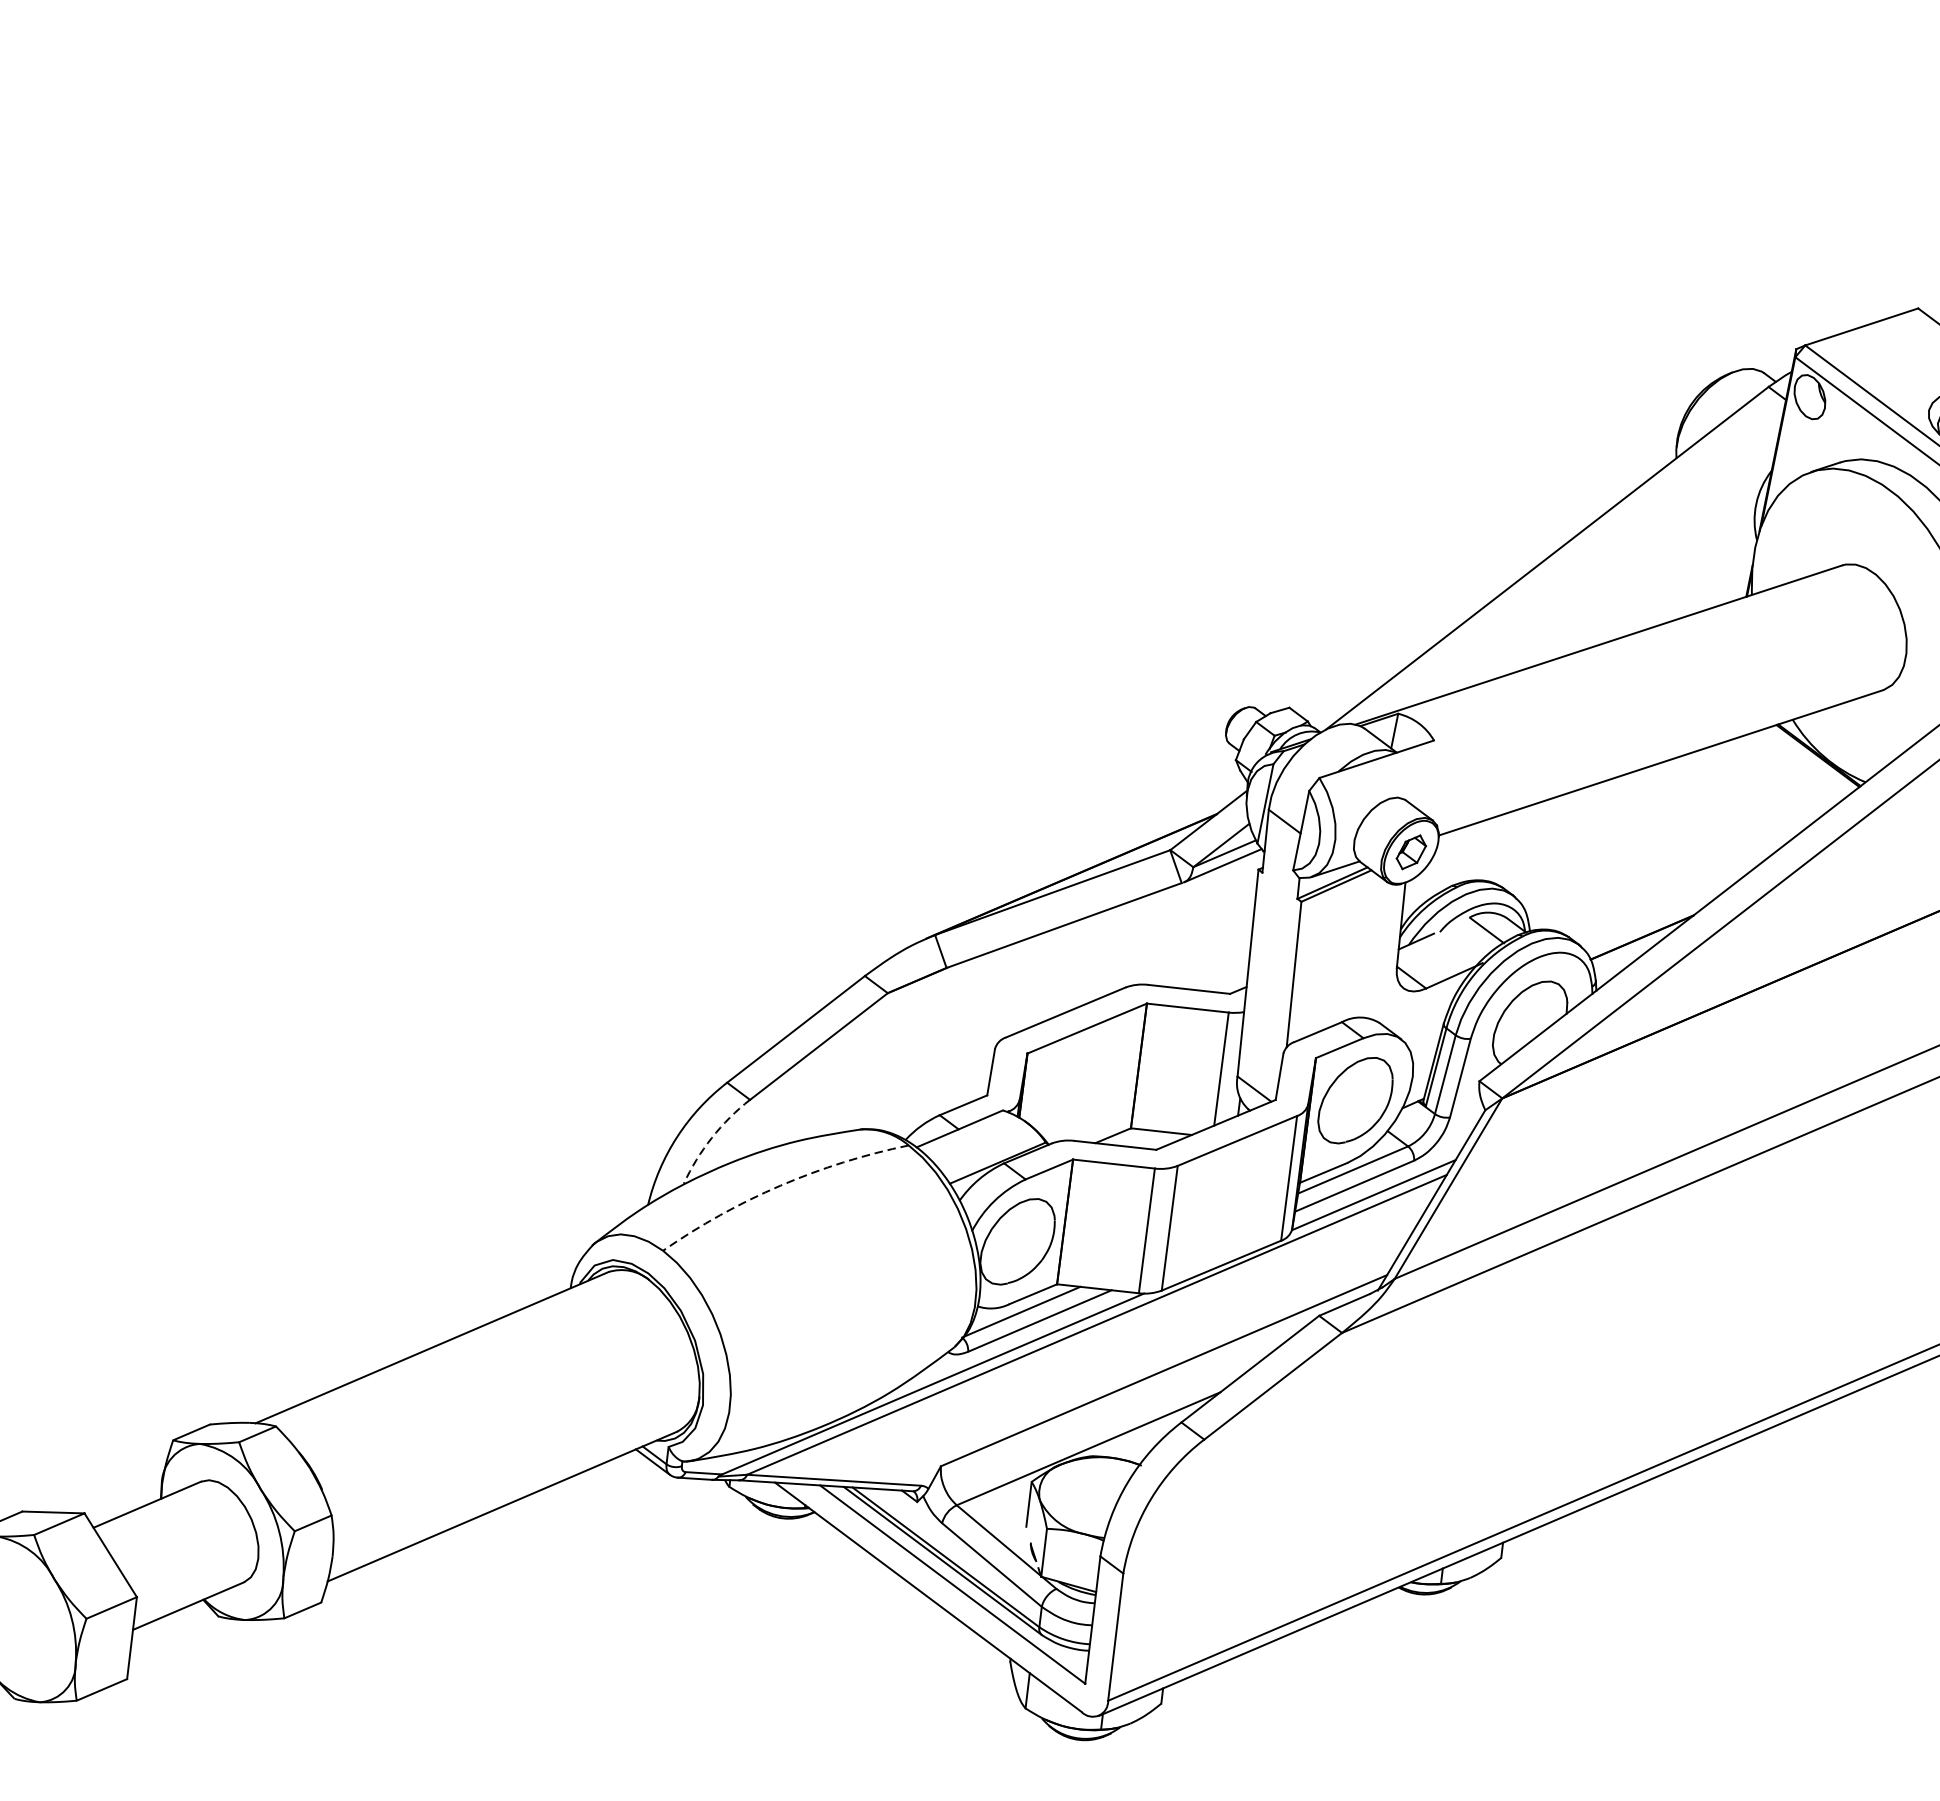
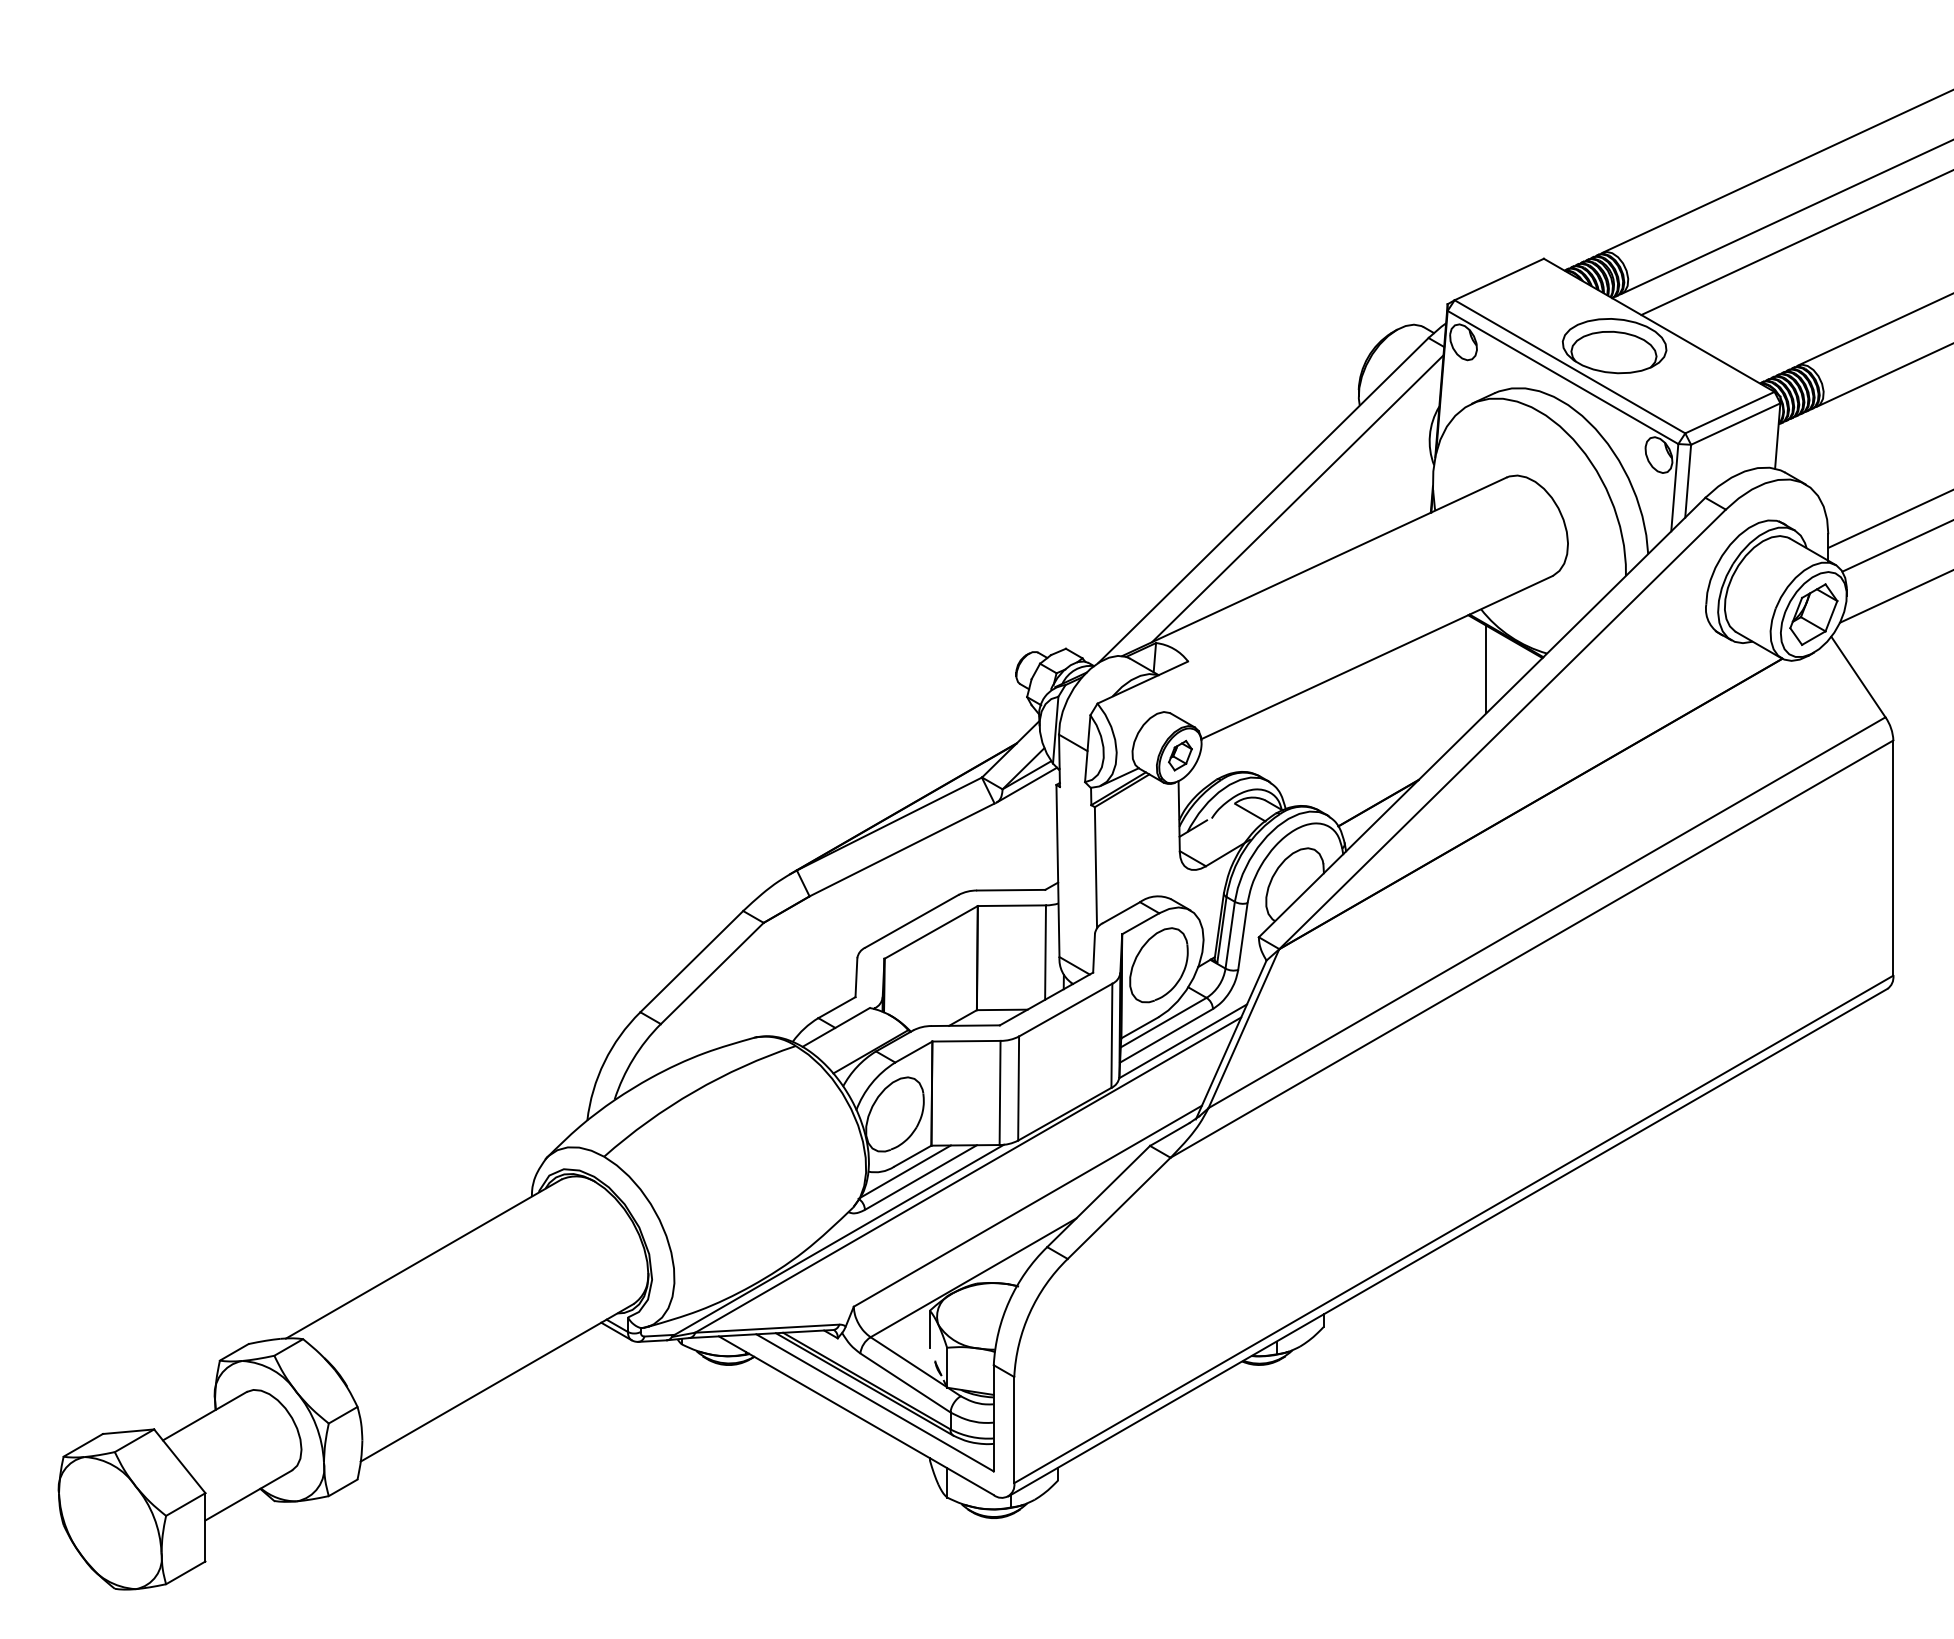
line: (1588, 560) -> (1297, 498), added
line: (1790, 792) -> (1486, 669), added
arc: (712, 1138) -> (633, 1059), dashed -> solid
arc: (780, 1185) -> (694, 1091), dashed -> solid

